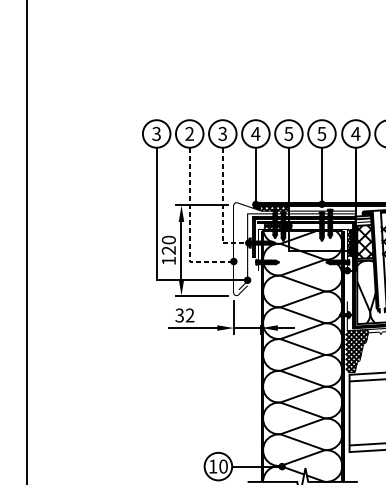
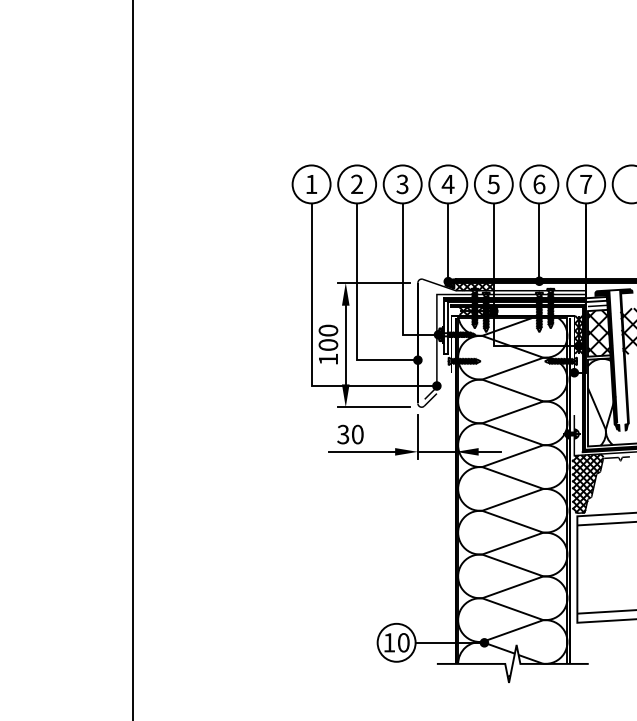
text: (156, 134) -> (311, 184), 3 -> 1
text: (322, 134) -> (539, 184), 5 -> 6
text: (355, 134) -> (585, 184), 4 -> 7
line: (222, 208) -> (402, 287), dashed -> solid
line: (189, 227) -> (357, 313), dashed -> solid
text: (168, 250) -> (328, 344), 120 -> 100
text: (189, 315) -> (357, 434), 32 -> 30

